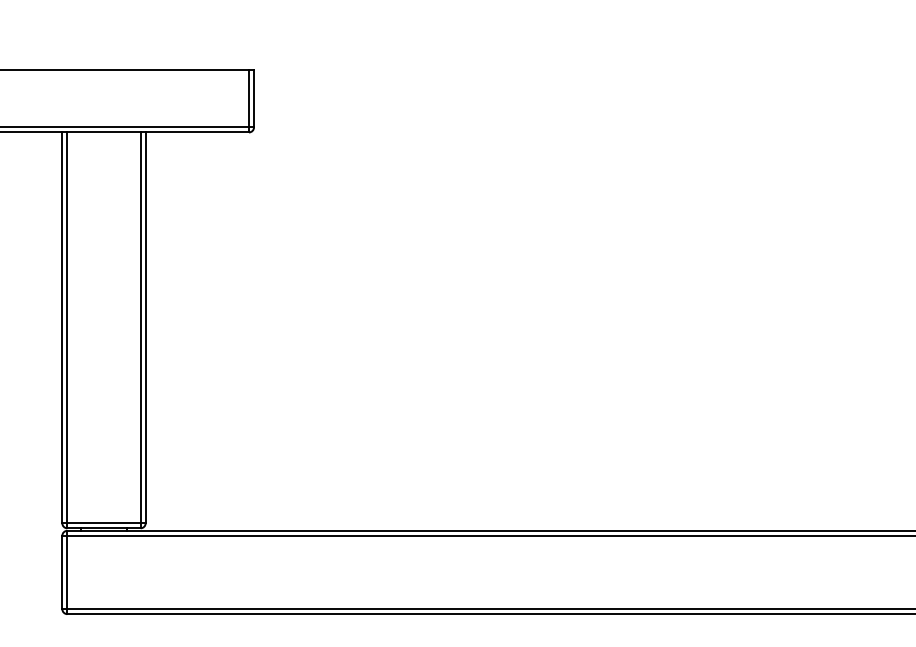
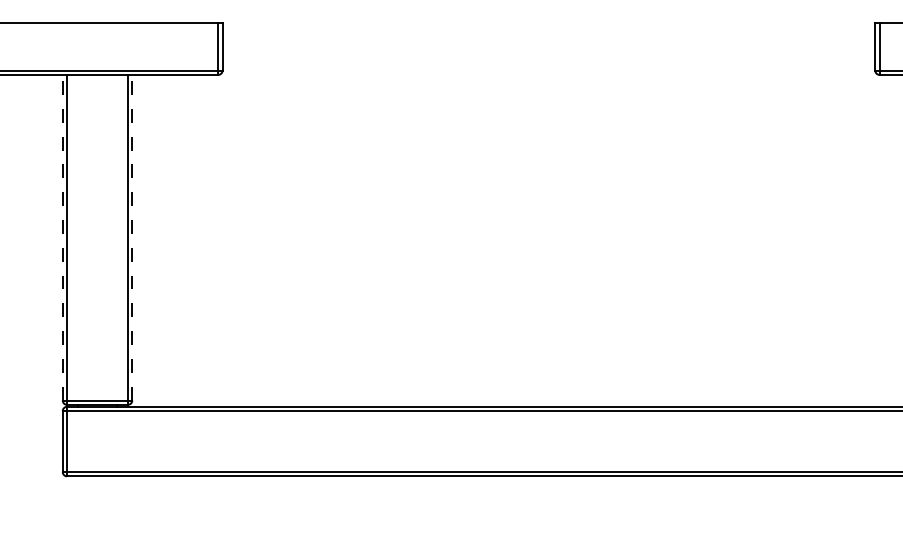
line: (61, 327) -> (62, 237), solid -> dashed
line: (145, 327) -> (132, 237), solid -> dashed

